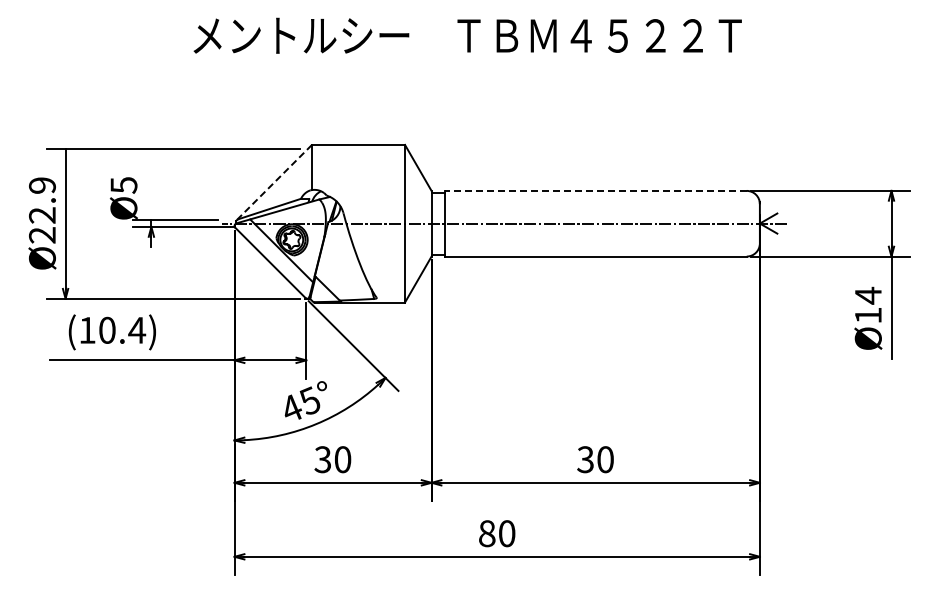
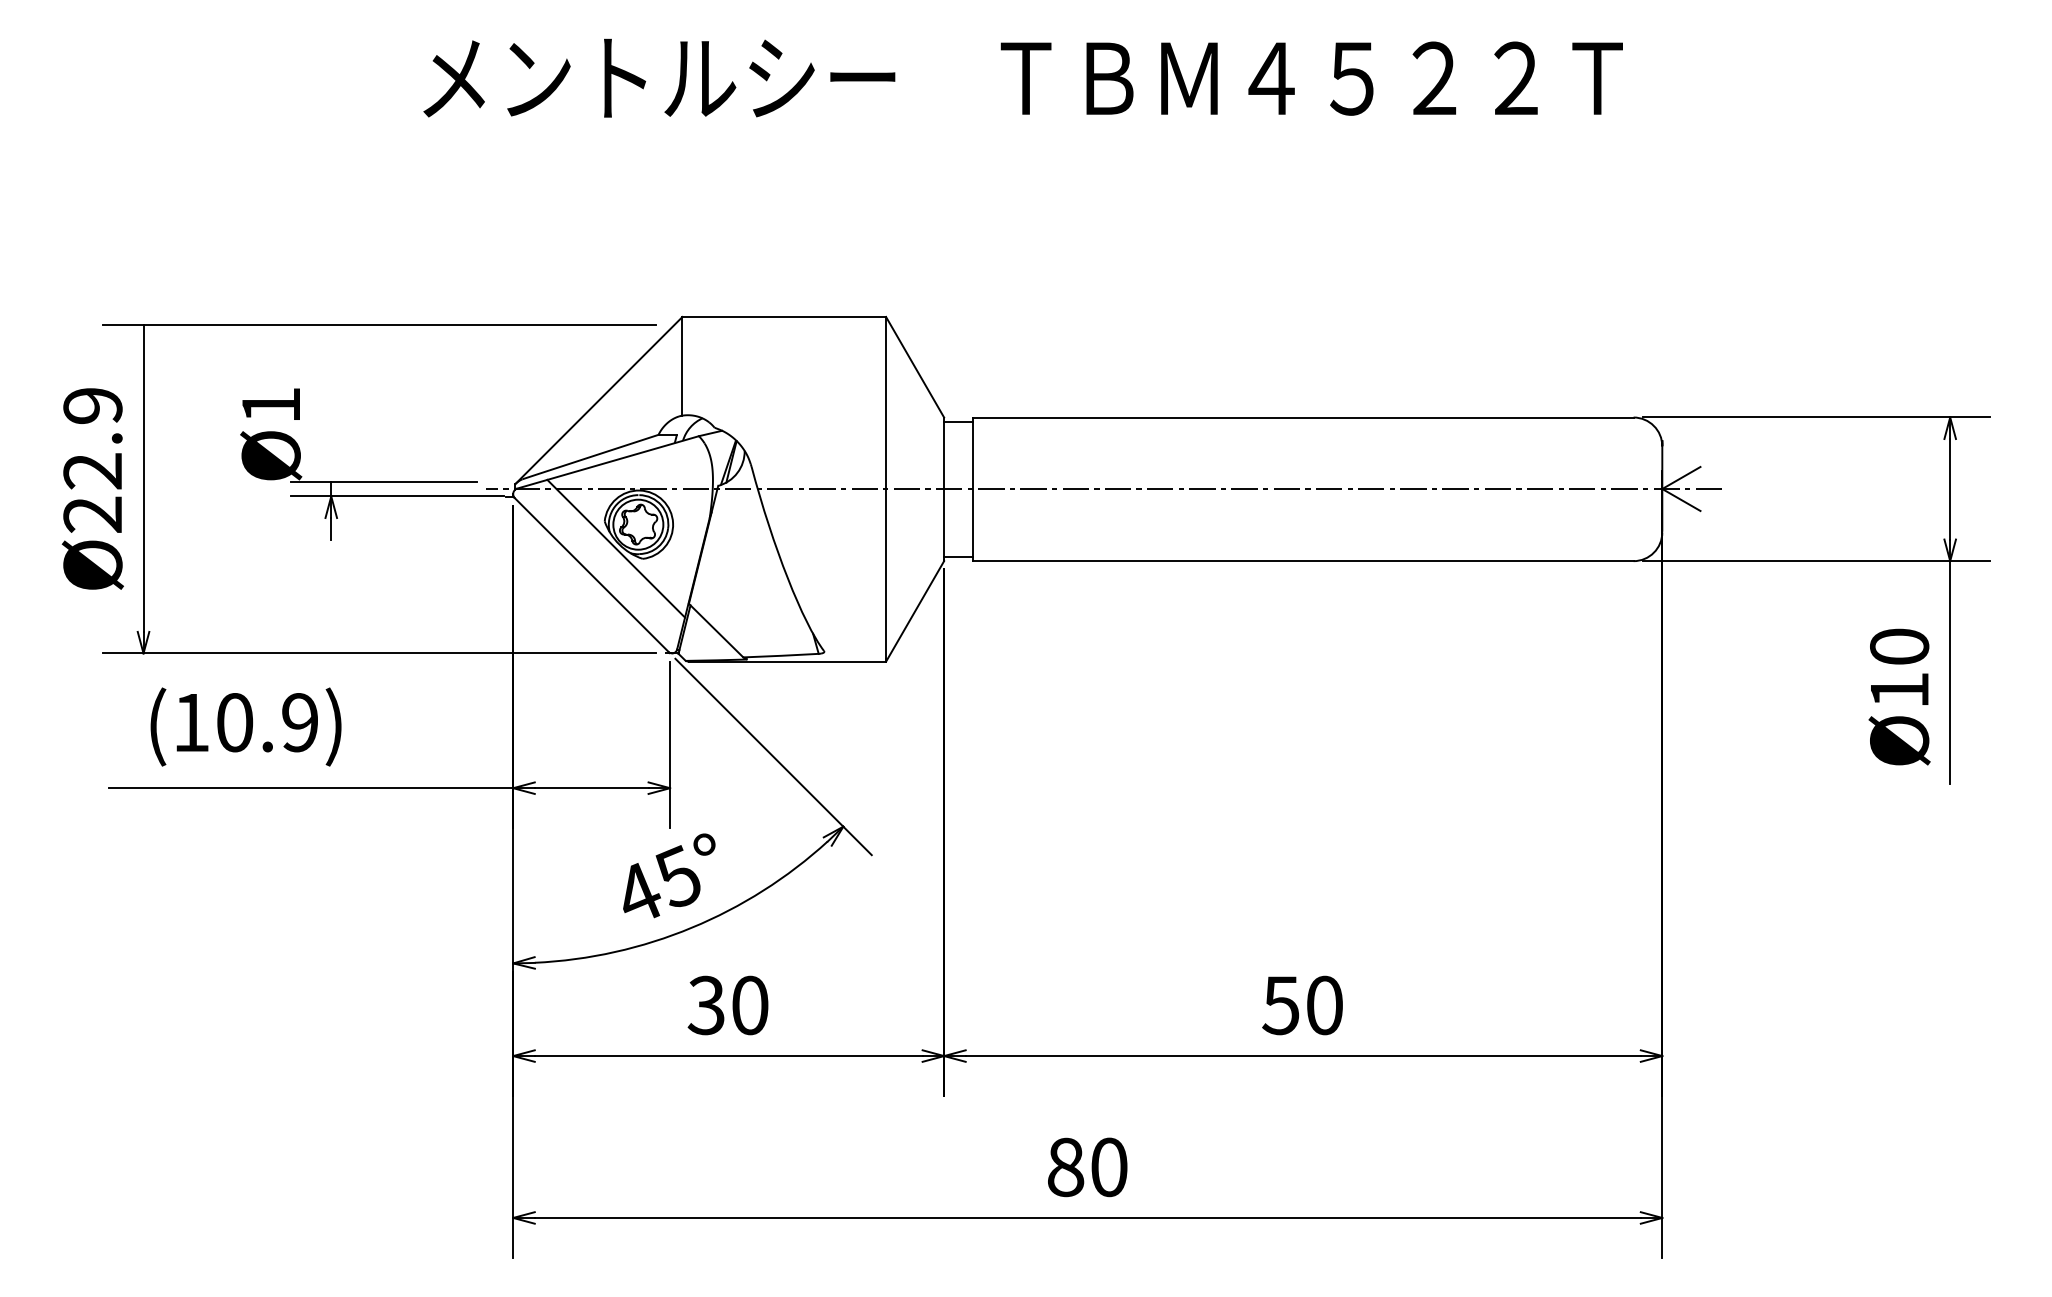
line: (273, 183) -> (598, 401), dashed -> solid
text: (123, 185) -> (270, 405), Ø5 -> Ø1
line: (595, 190) -> (1302, 416), dashed -> solid
text: (867, 295) -> (1897, 646), Ø14 -> Ø10
text: (137, 329) -> (300, 720), (10.4) -> (10.9)
text: (585, 459) -> (1280, 1005), 30 -> 50

